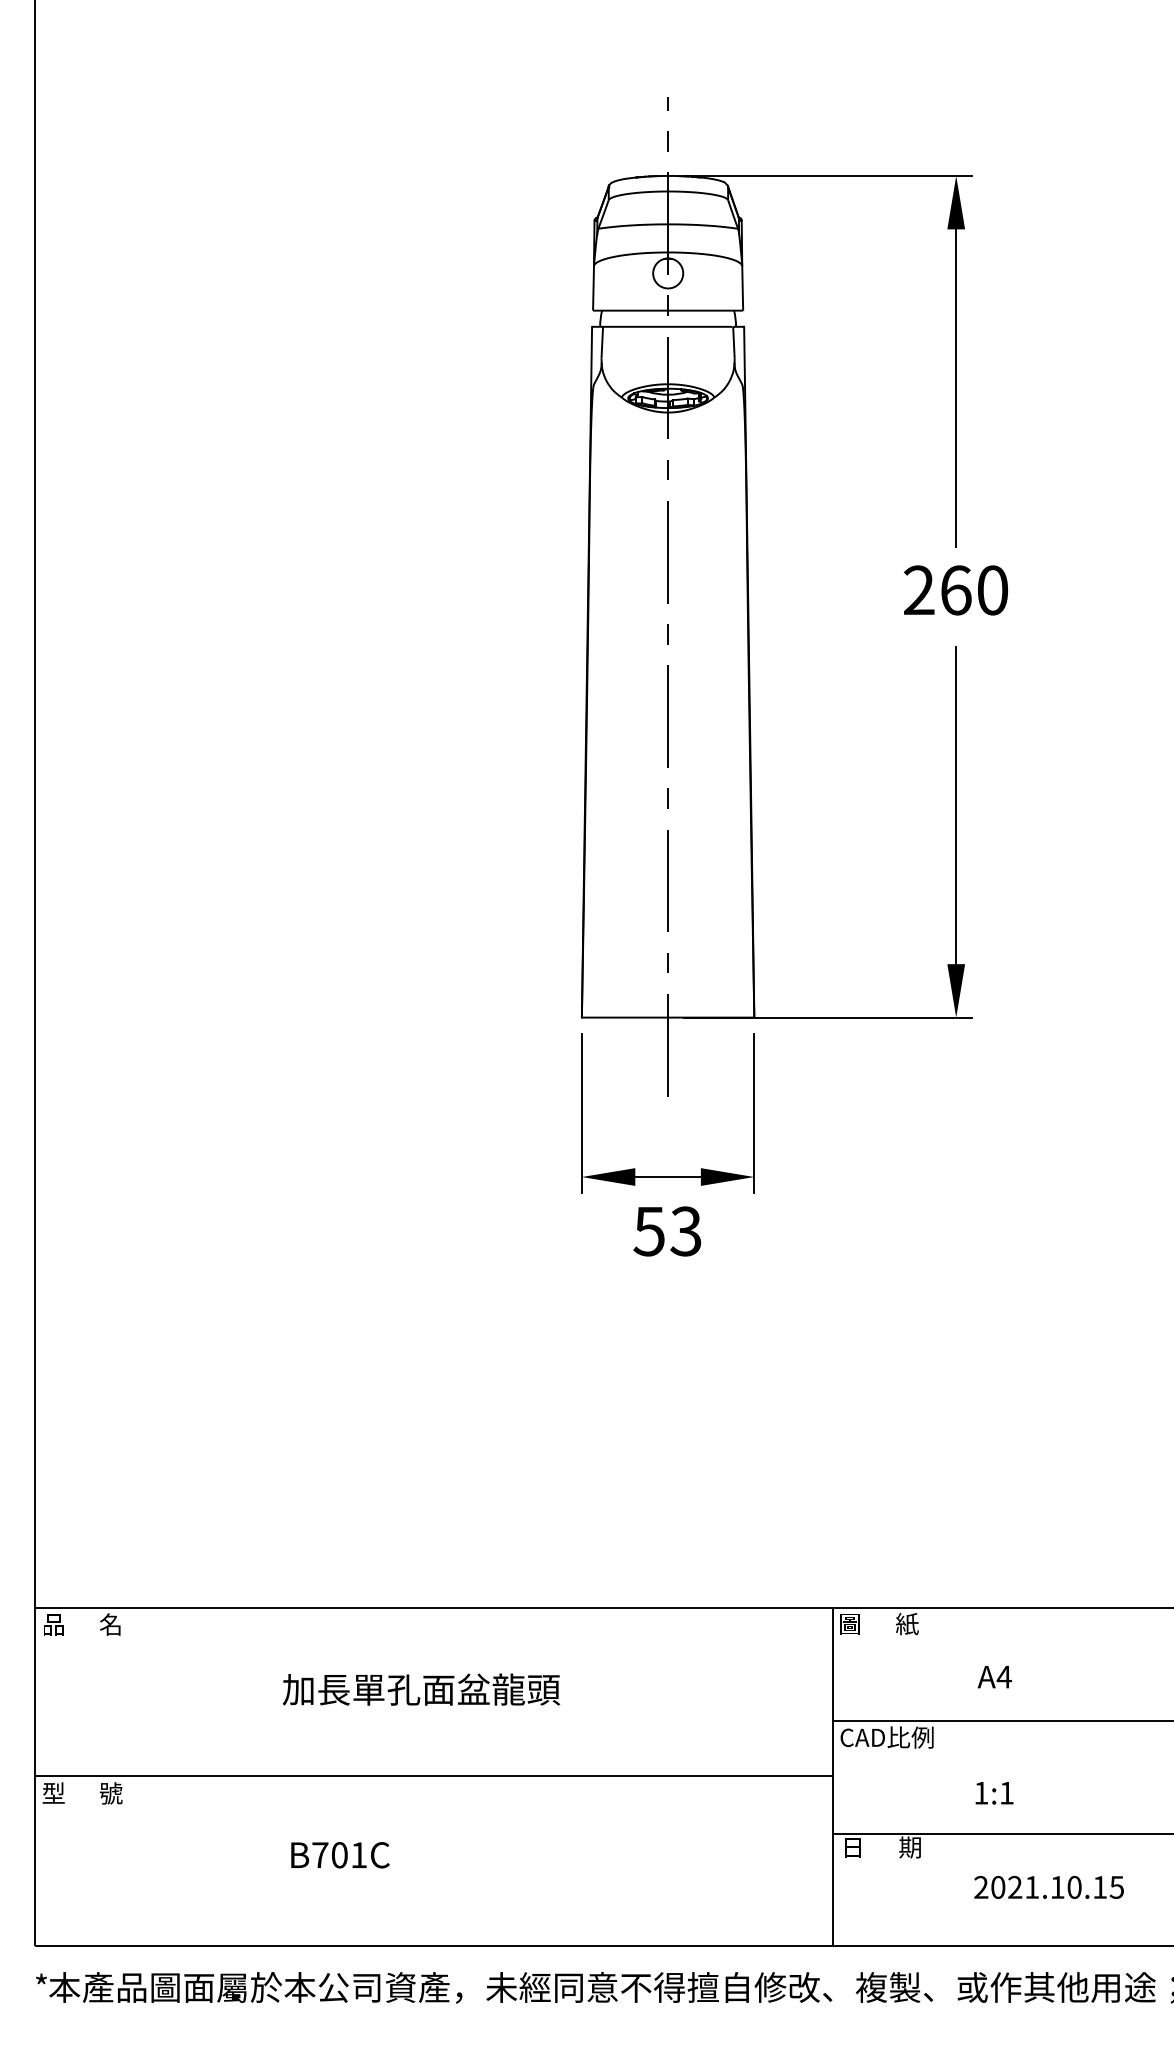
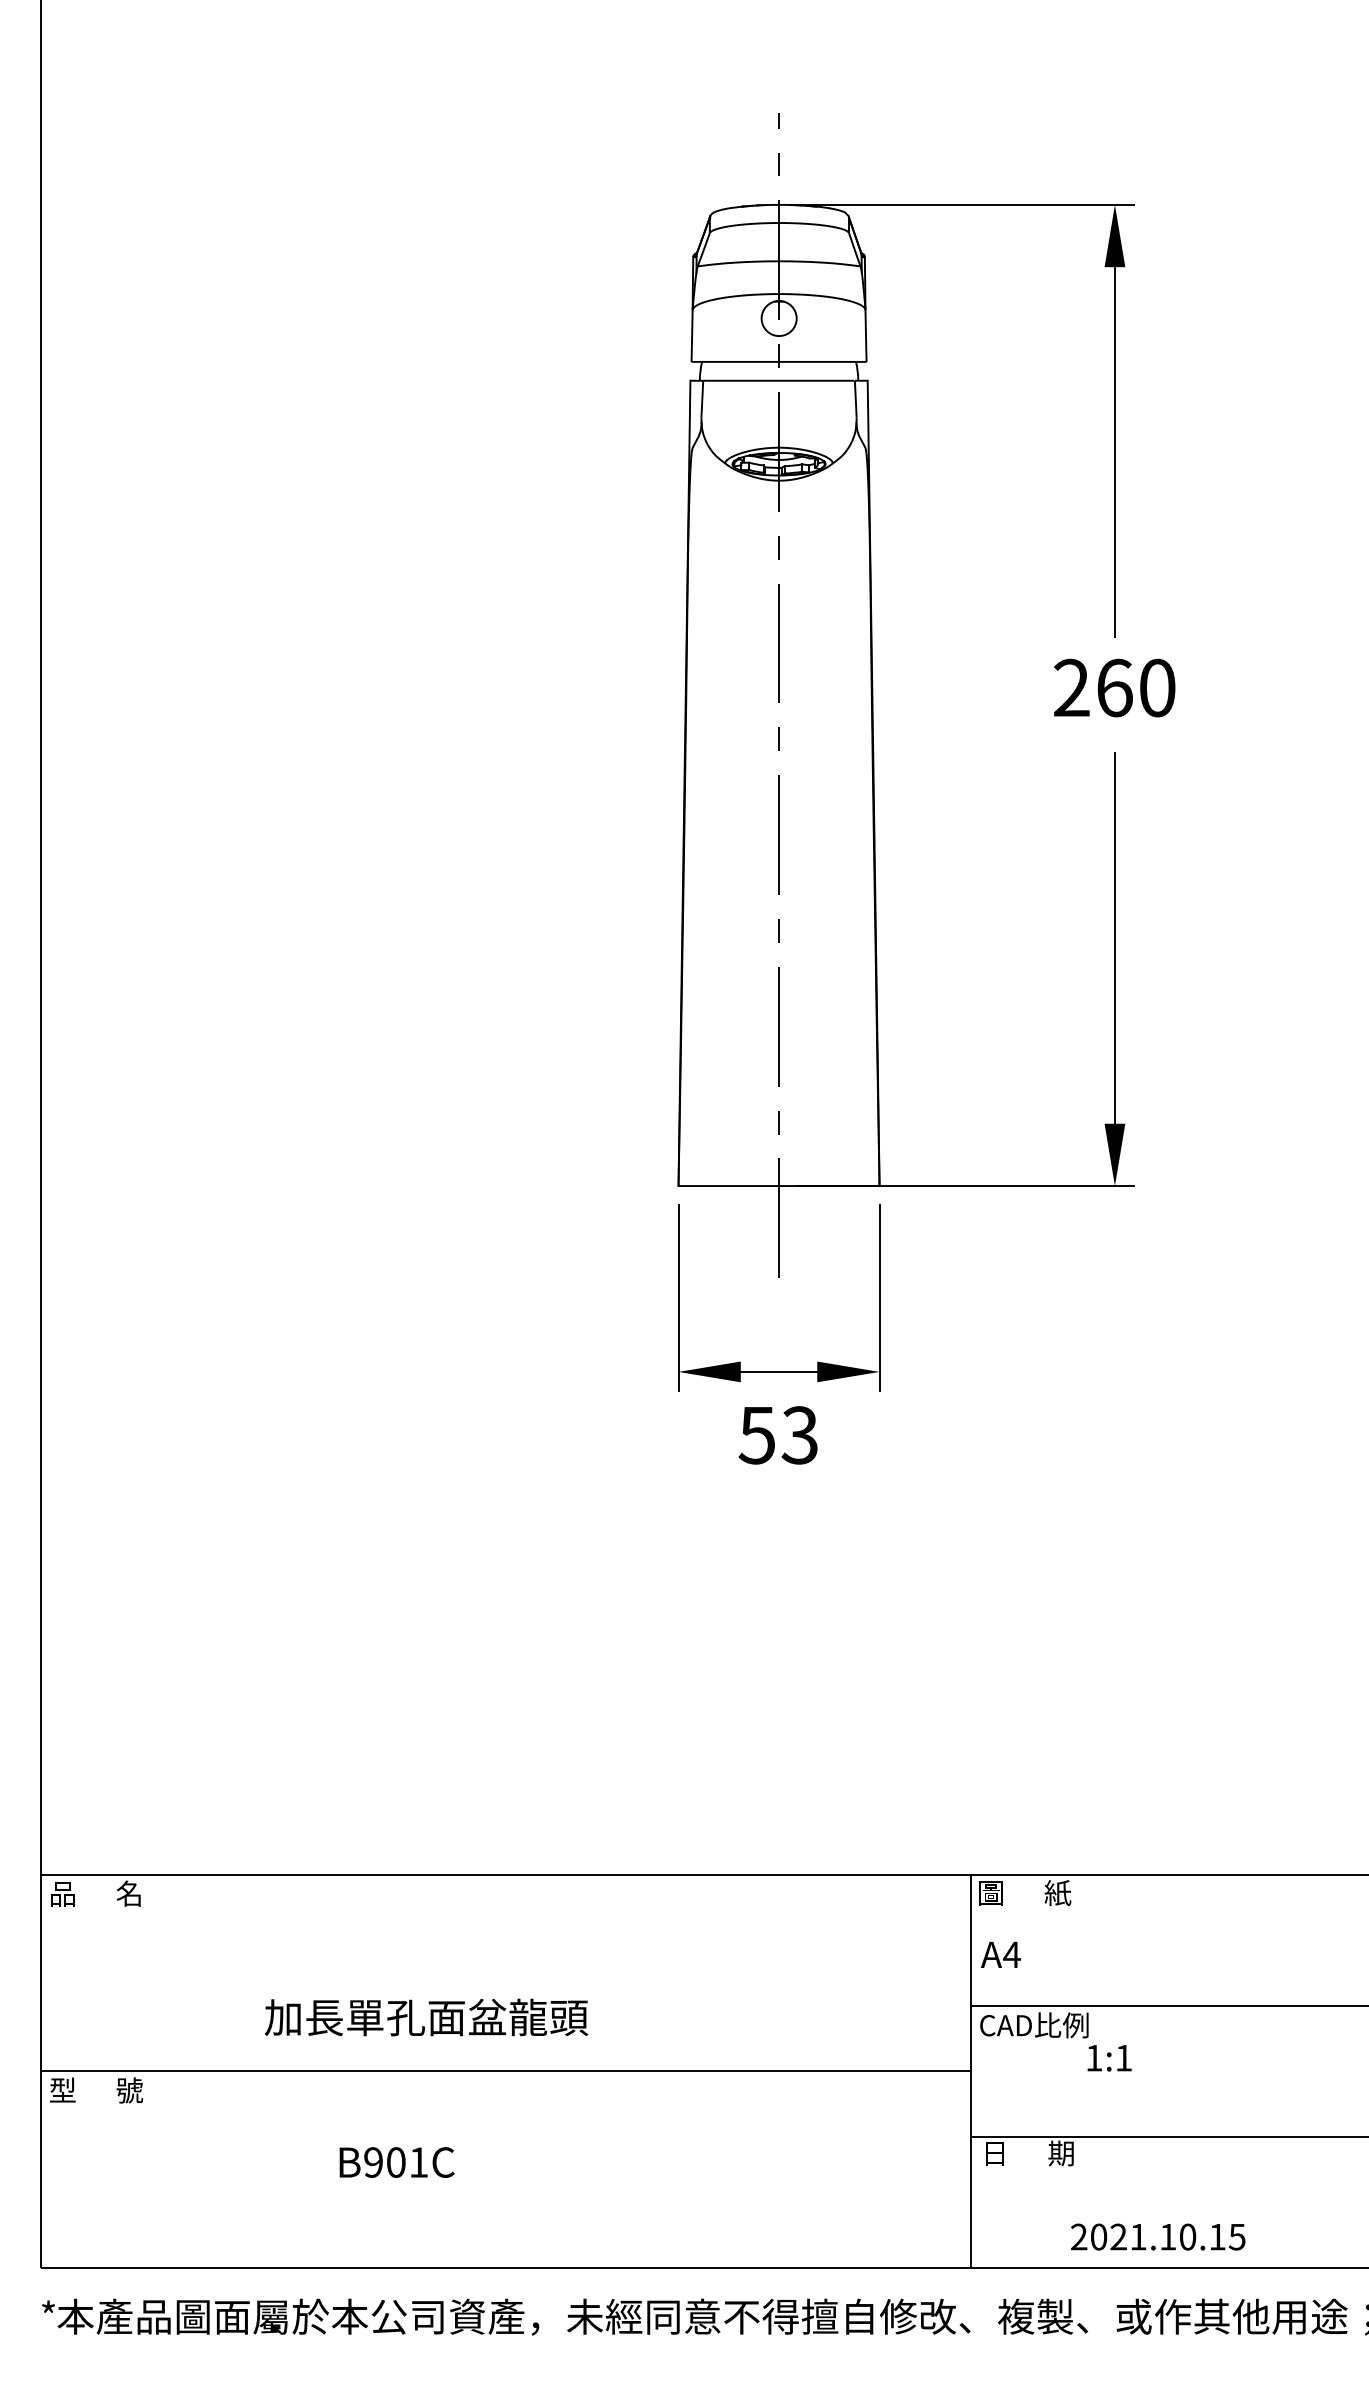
text: (994, 1676) -> (1000, 1954), moved
text: (421, 1689) -> (426, 2017), moved
text: (994, 1793) -> (1109, 2058), moved
text: (320, 1855) -> (373, 2162), B701C -> B901C
text: (1049, 1886) -> (1158, 2236), moved

